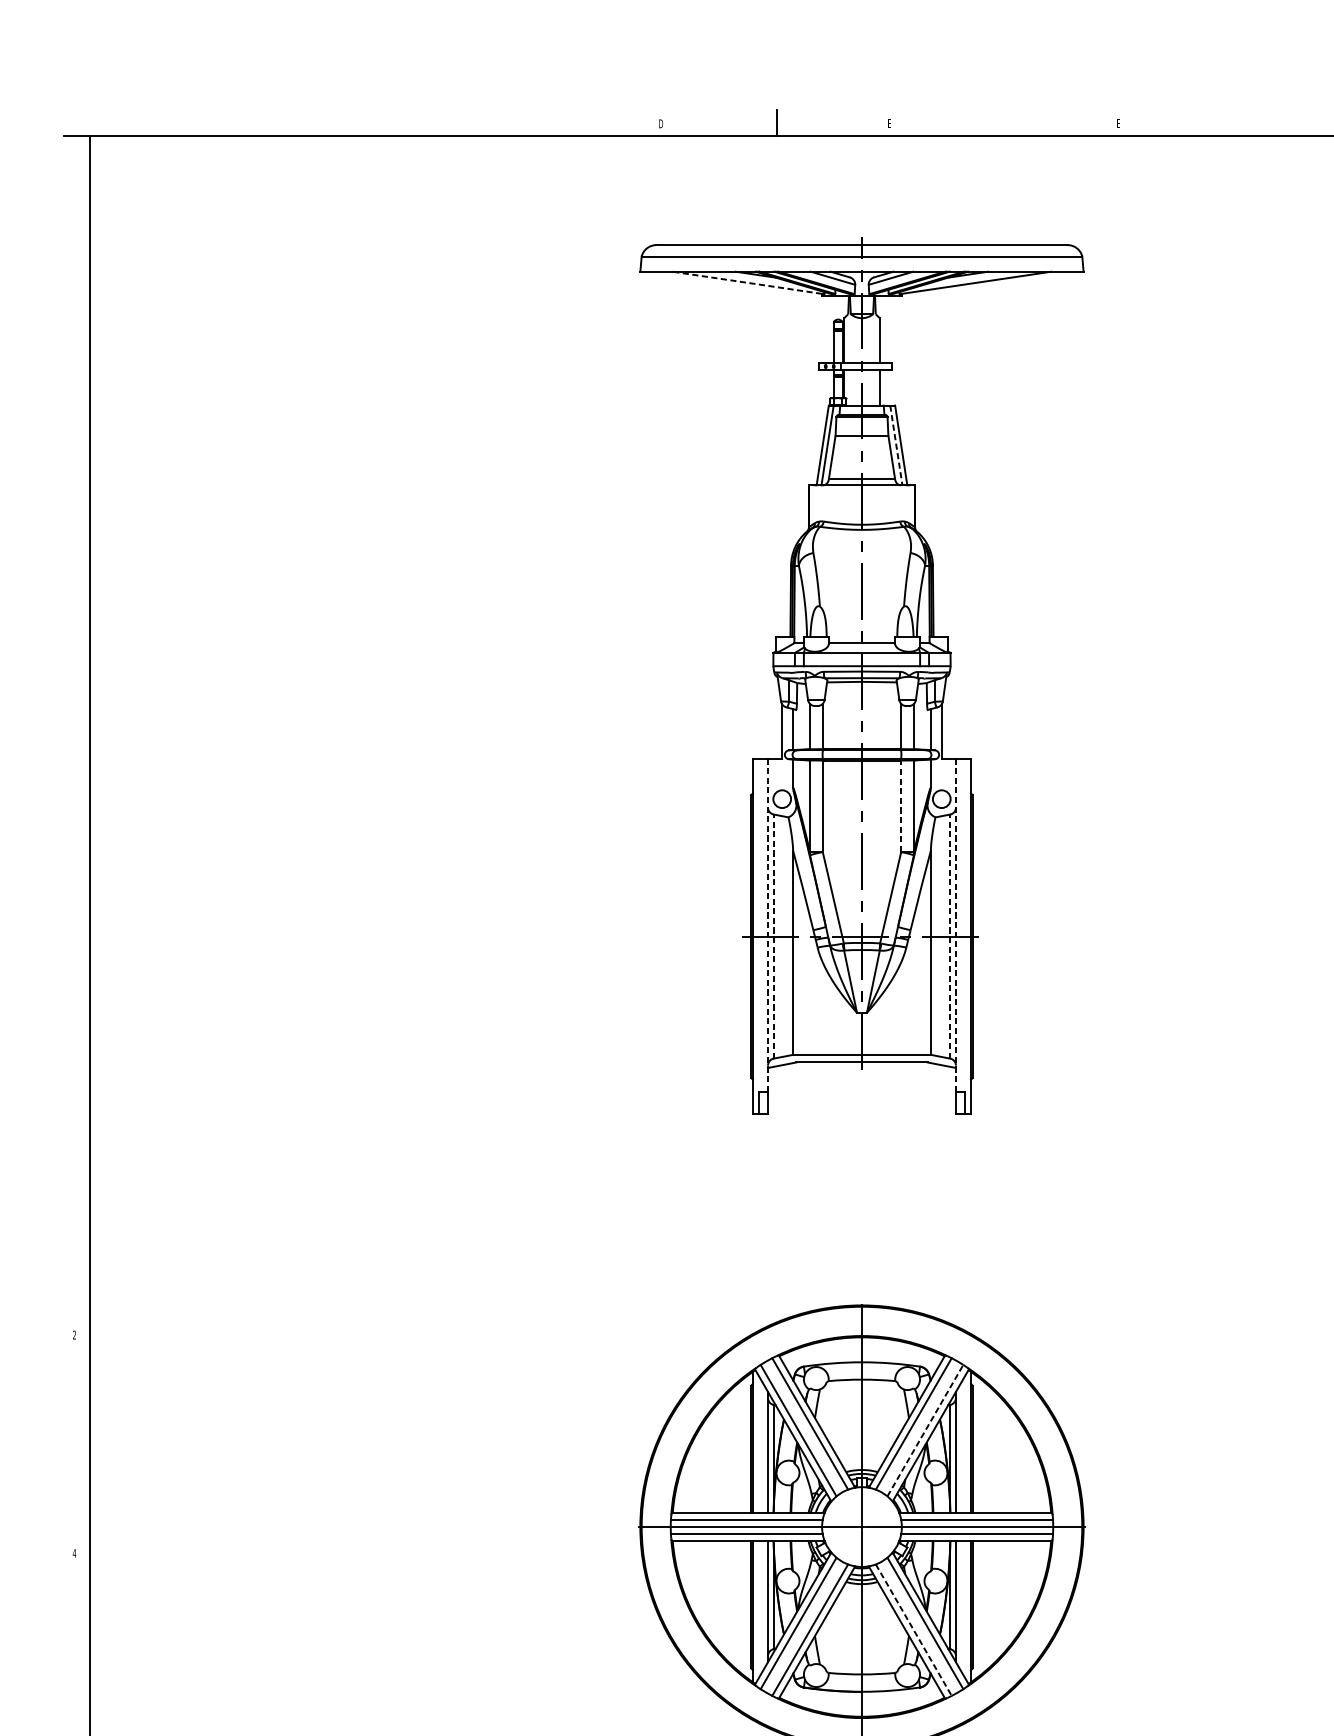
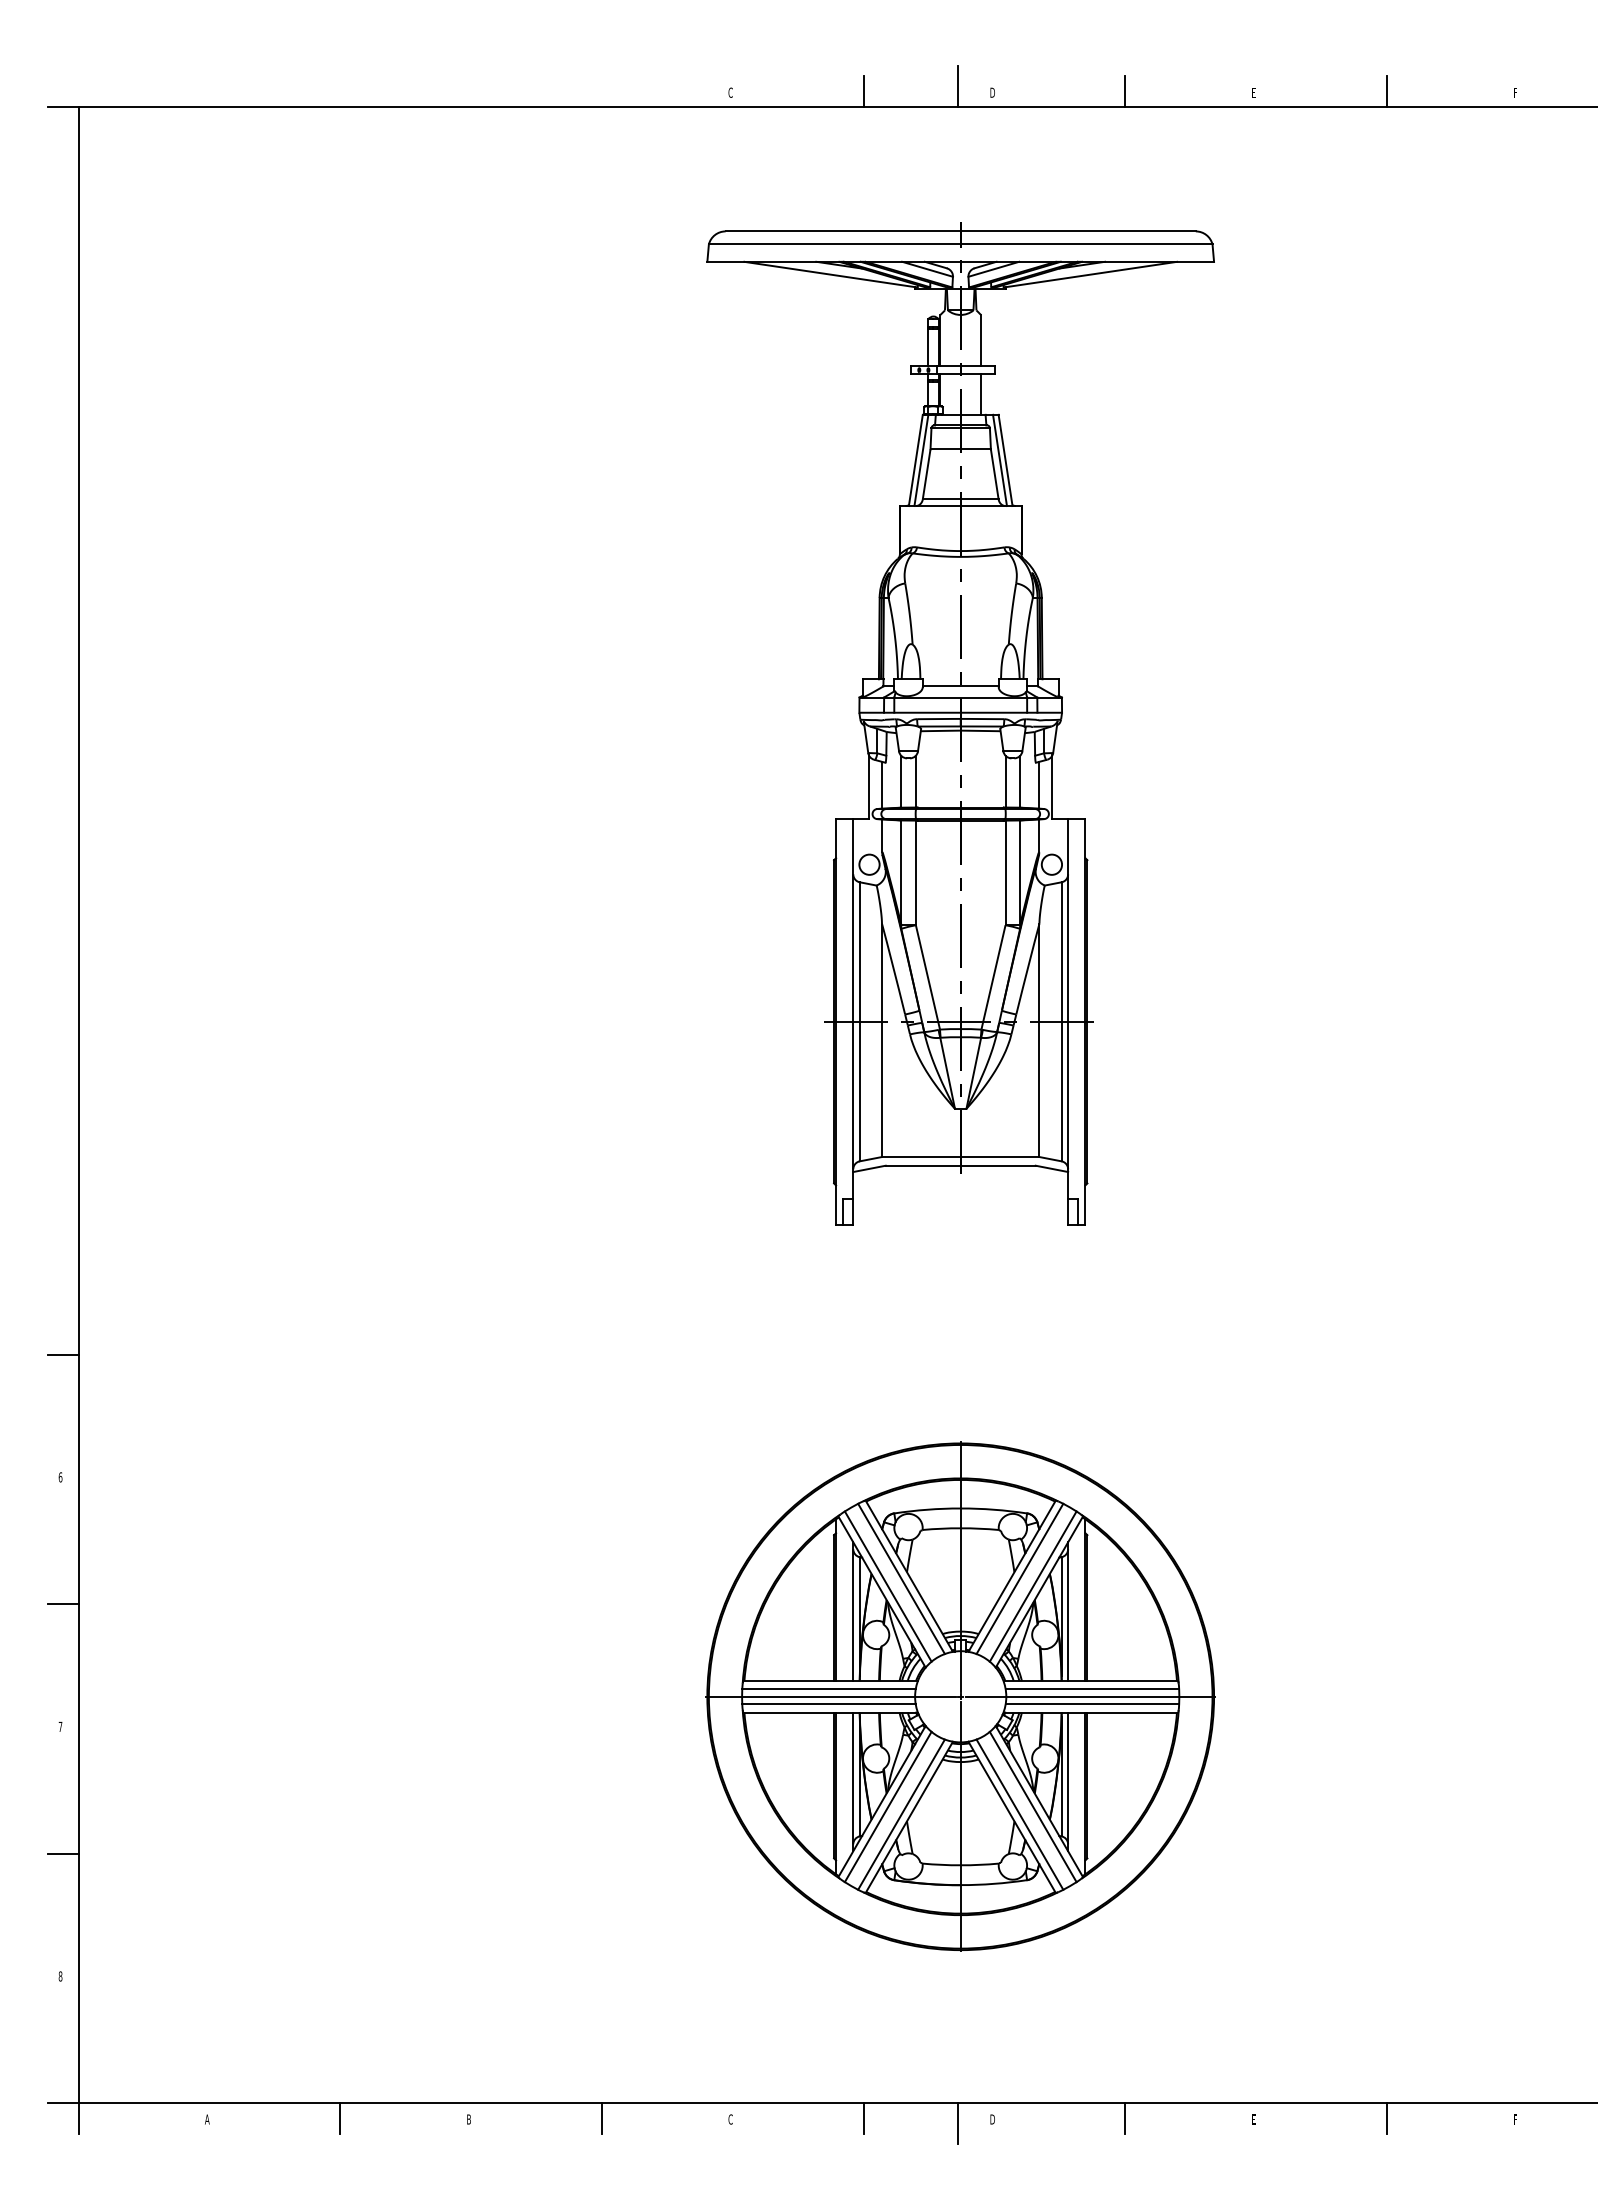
line: (859, 118) -> (957, 86), added
line: (1006, 122) -> (1125, 91), added
line: (1234, 122) -> (1386, 91), added
text: (660, 123) -> (730, 92), D -> C
text: (889, 123) -> (992, 92), E -> D
line: (747, 282) -> (829, 274), dashed -> solid
line: (896, 445) -> (1000, 460), dashed -> solid
line: (901, 805) -> (1005, 872), dashed -> solid
line: (768, 924) -> (853, 1008), dashed -> solid
line: (956, 924) -> (1068, 1008), dashed -> solid
line: (773, 936) -> (859, 1021), dashed -> solid
line: (950, 936) -> (1061, 1021), dashed -> solid
line: (77, 1227) -> (63, 1354), added
text: (74, 1335) -> (60, 1477), 2 -> 6
line: (925, 1430) -> (1033, 1586), dashed -> solid
line: (77, 1446) -> (63, 1604), added
text: (74, 1553) -> (60, 1726), 4 -> 7
line: (913, 1630) -> (1019, 1814), dashed -> solid
line: (77, 1664) -> (63, 1853), added

